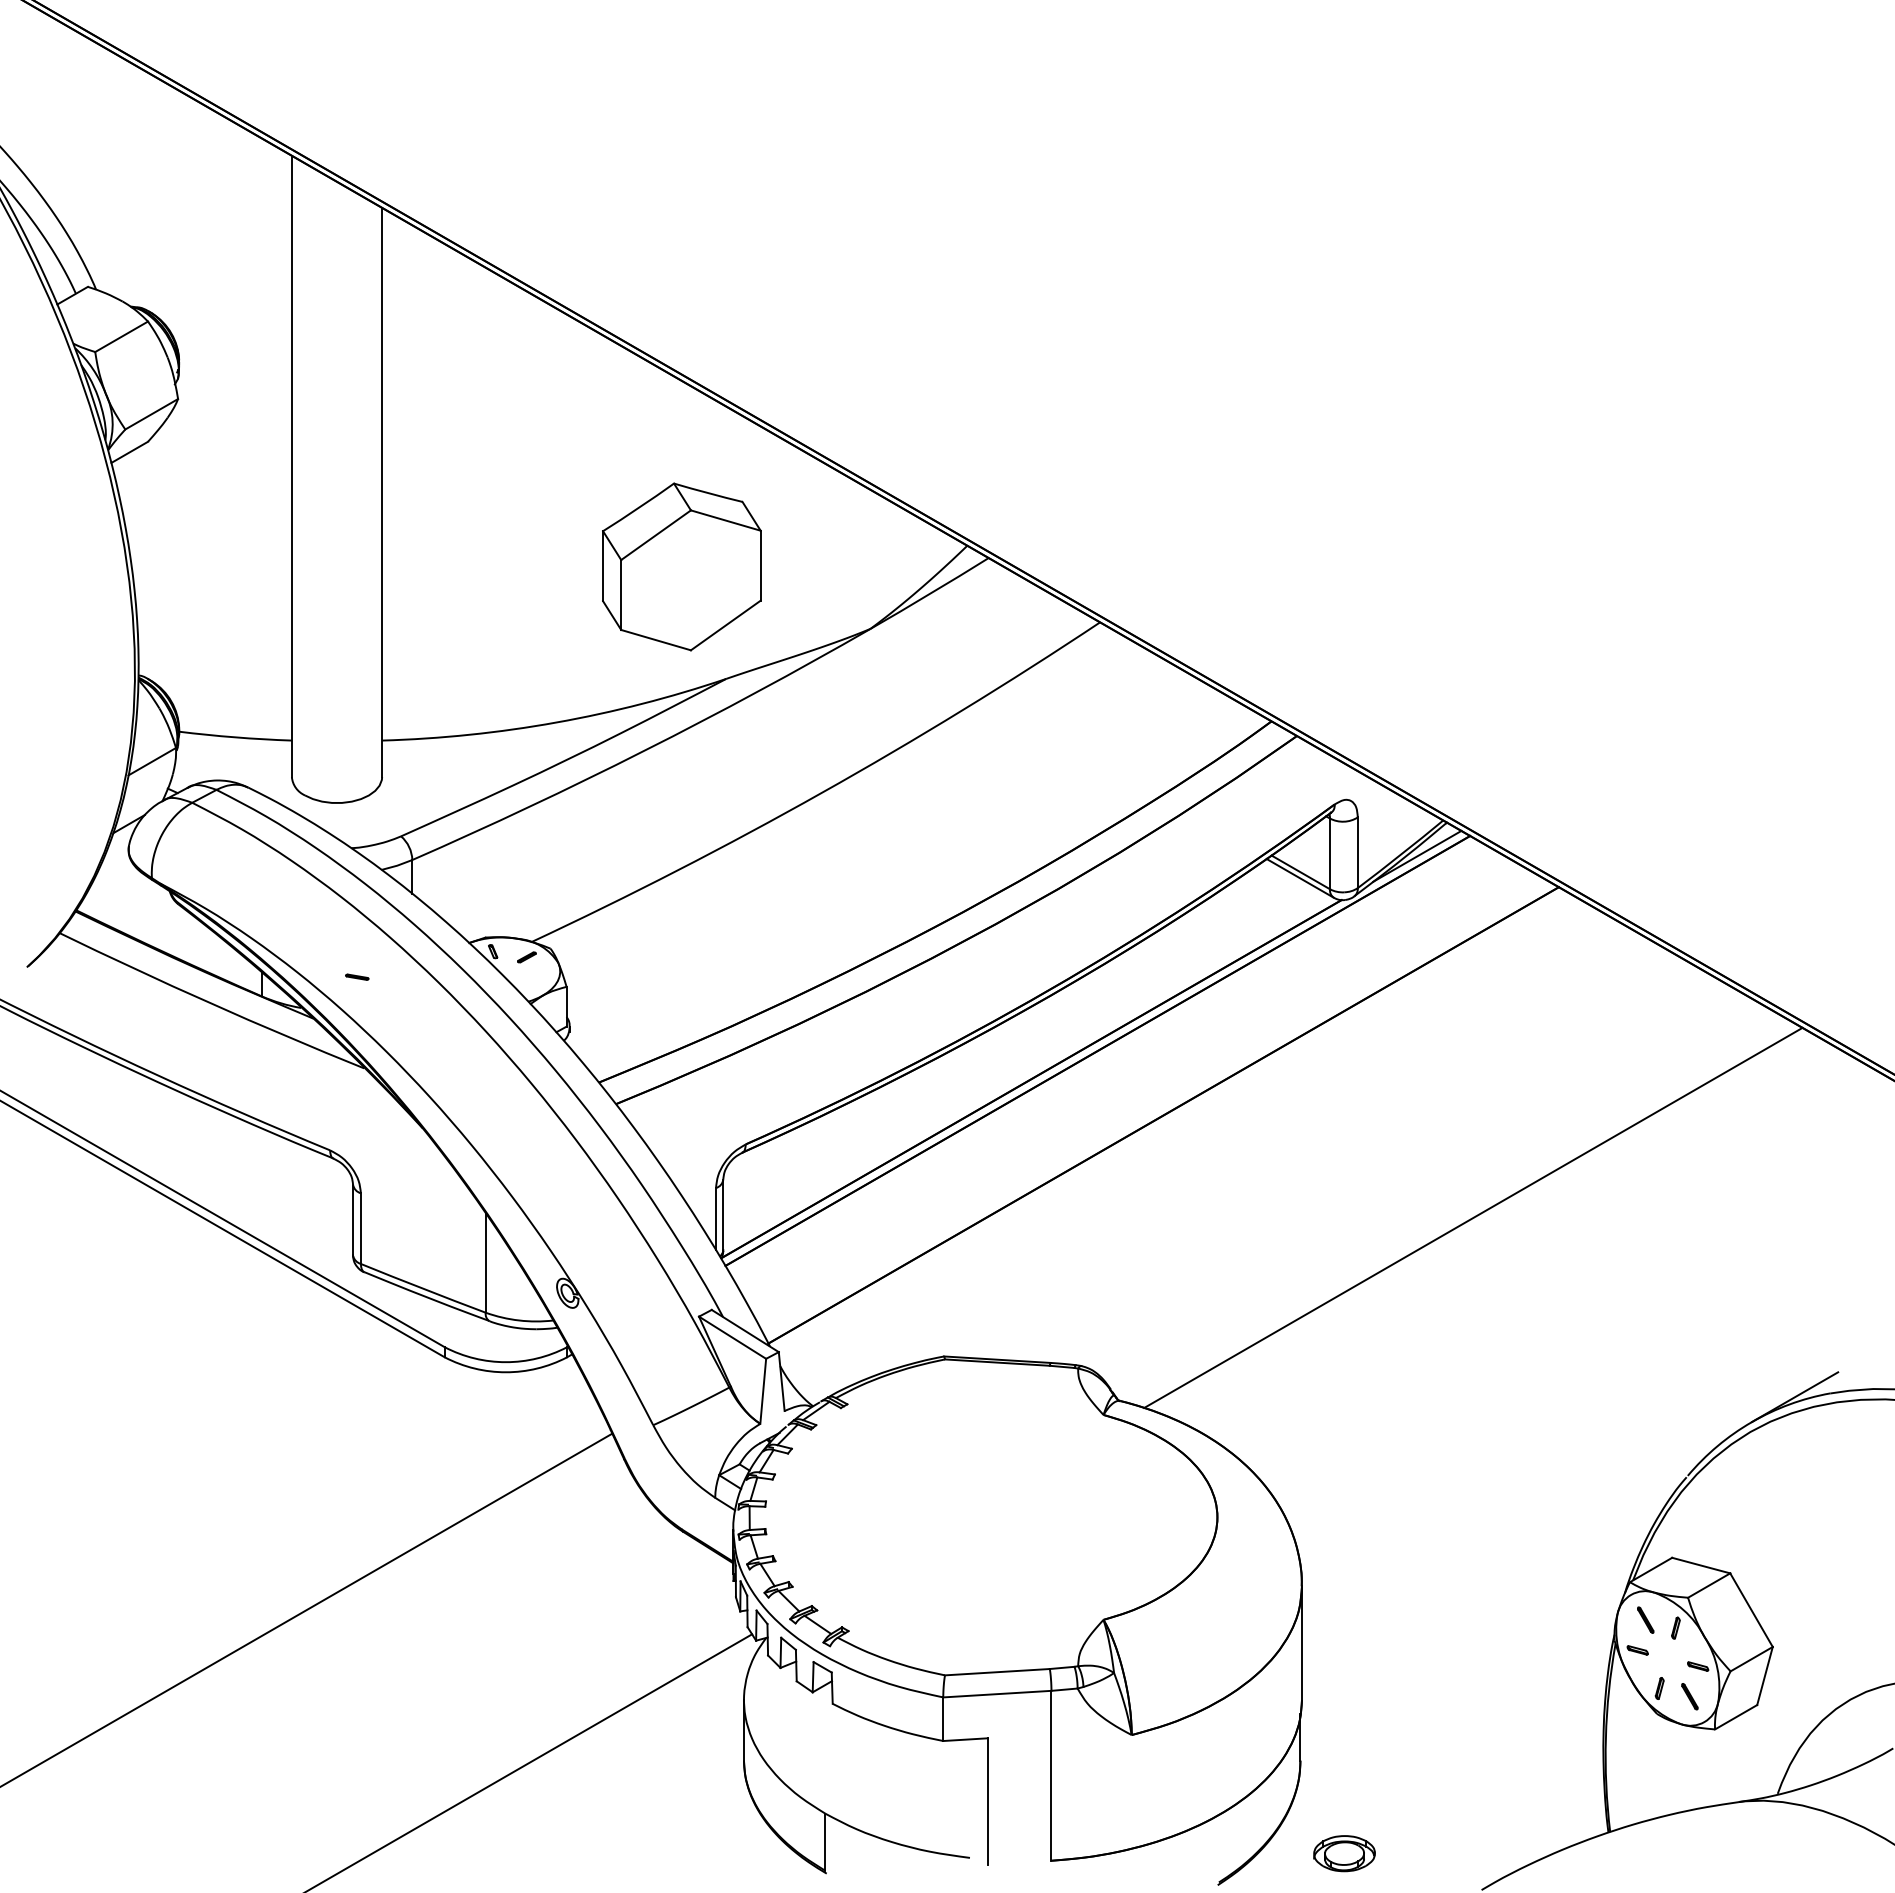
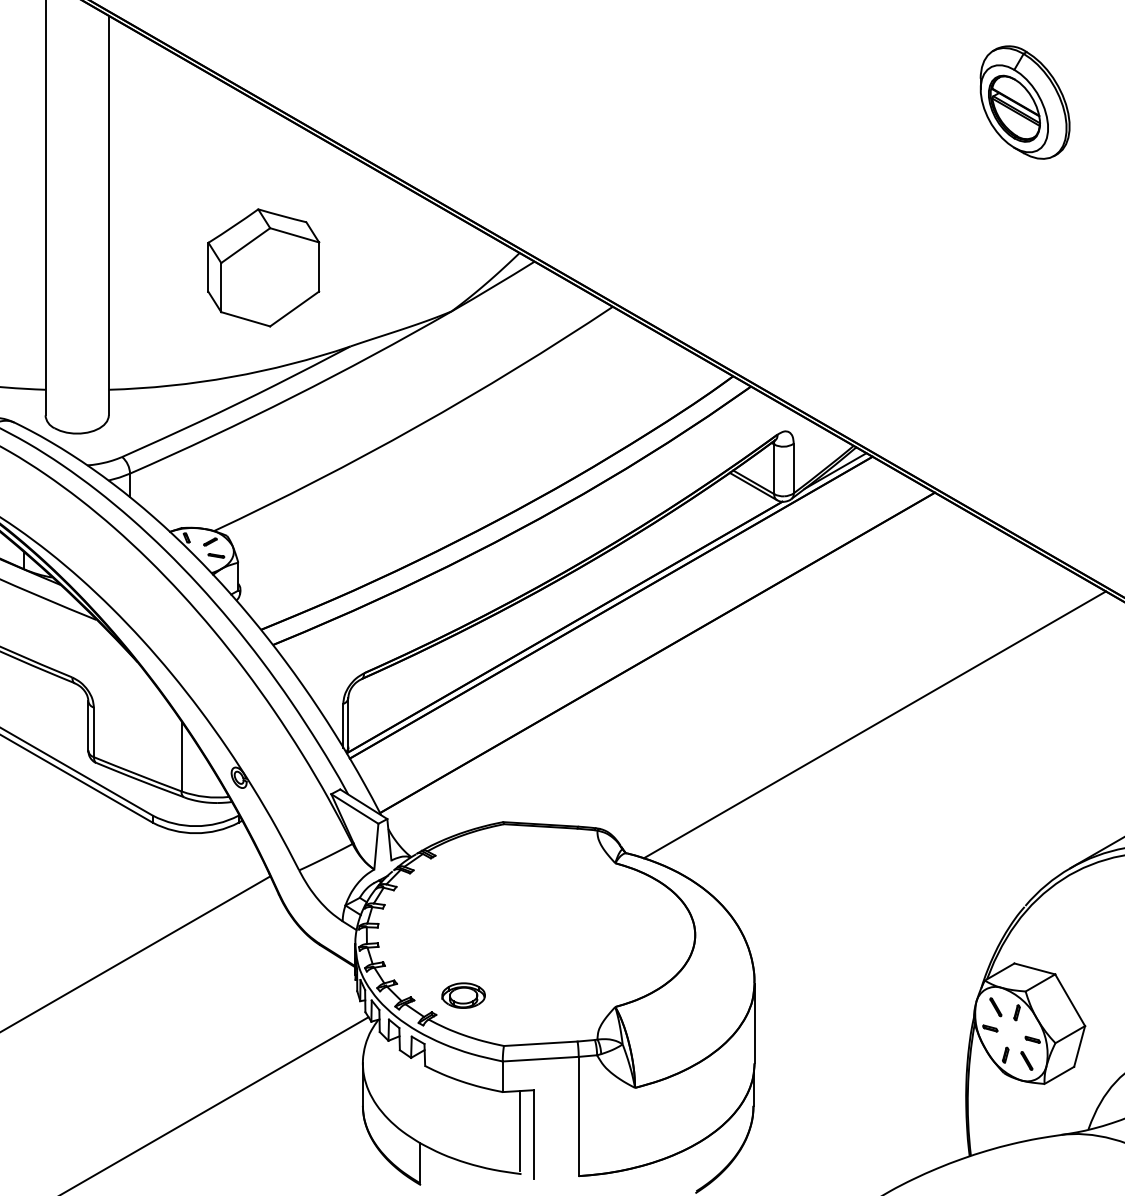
part: (1687, 331) -> (1025, 102), added
part: (681, 566) -> (263, 267), moved
part: (357, 976) -> (216, 555), moved
line: (967, 1796) -> (519, 1131), added
part: (1344, 1853) -> (463, 995), moved

